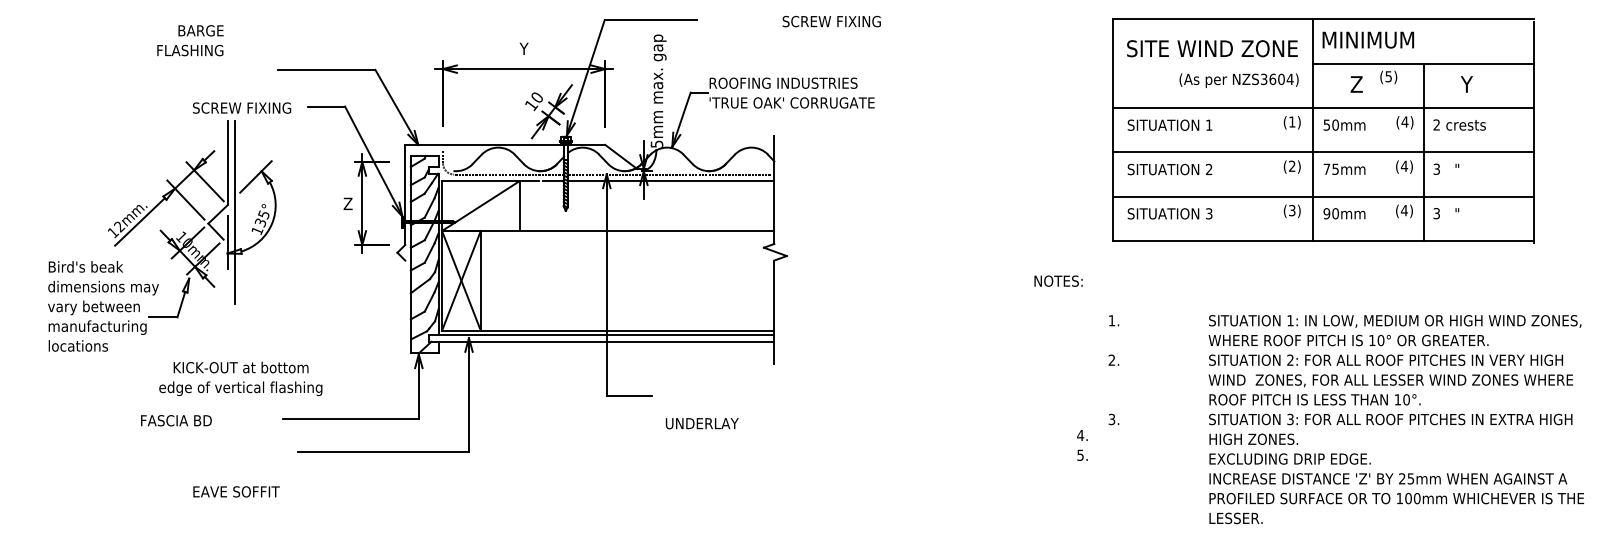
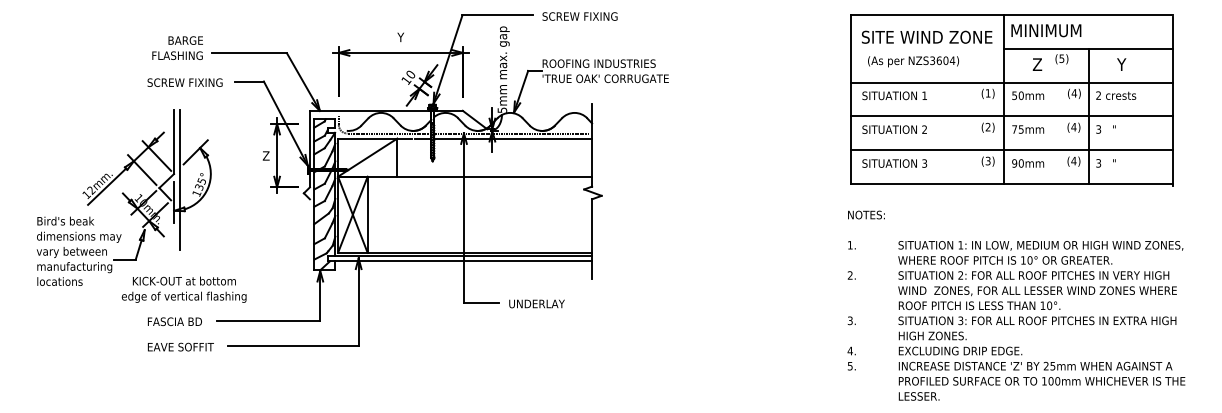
text: (831, 21) -> (579, 16), moved
text: (190, 39) -> (177, 47), moved
text: (1239, 80) -> (913, 61), moved
part: (161, 235) -> (123, 197), moved
text: (1058, 280) -> (866, 214), moved
text: (1396, 419) -> (1041, 320), moved
text: (175, 420) -> (174, 321), moved
text: (701, 423) -> (536, 303), moved
text: (1082, 445) -> (851, 358), moved
text: (235, 491) -> (180, 346), moved

